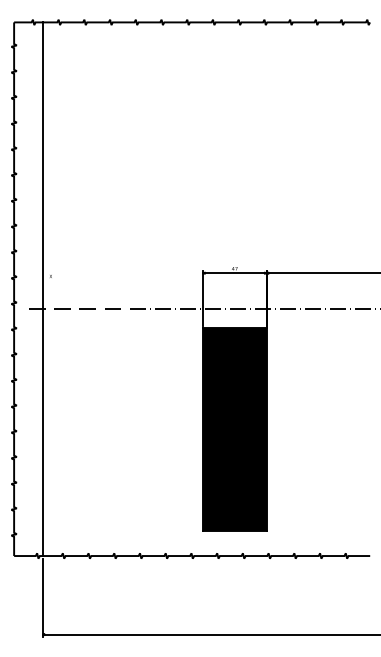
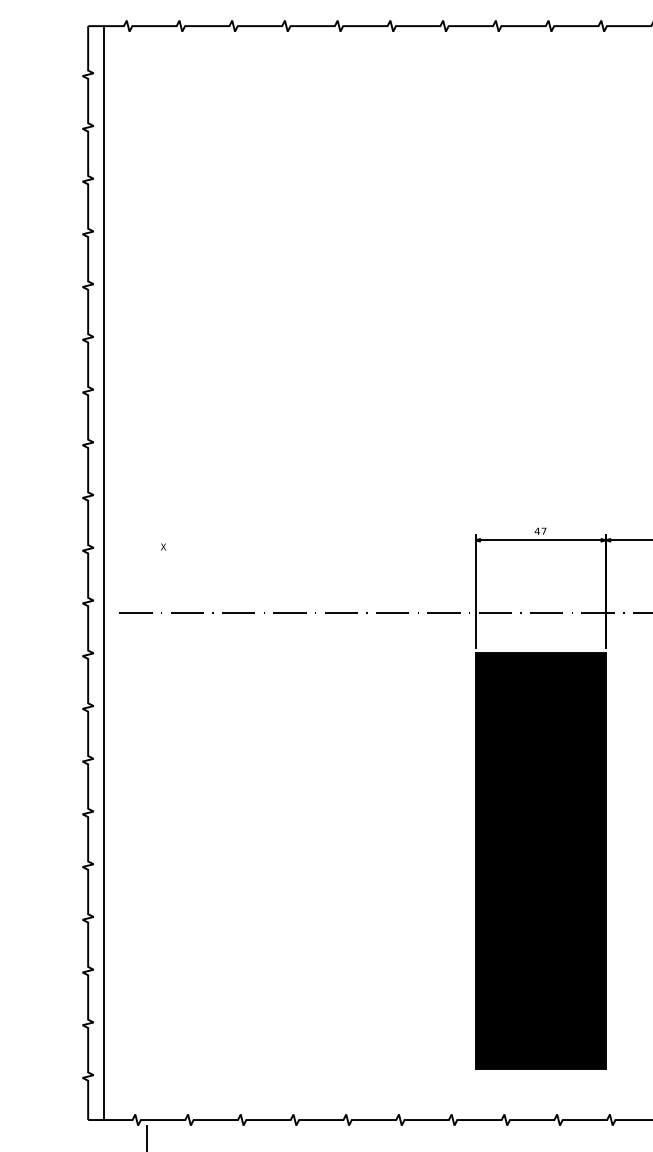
line: (42, 289) -> (103, 573), moved

